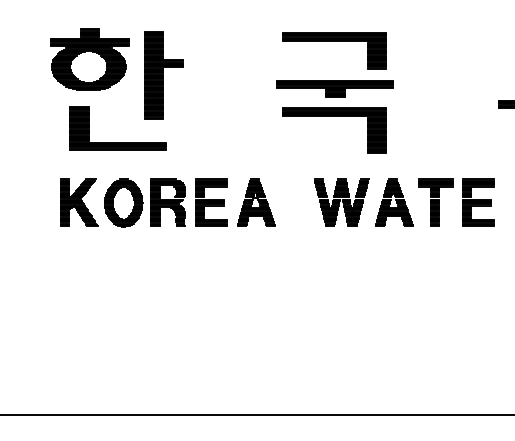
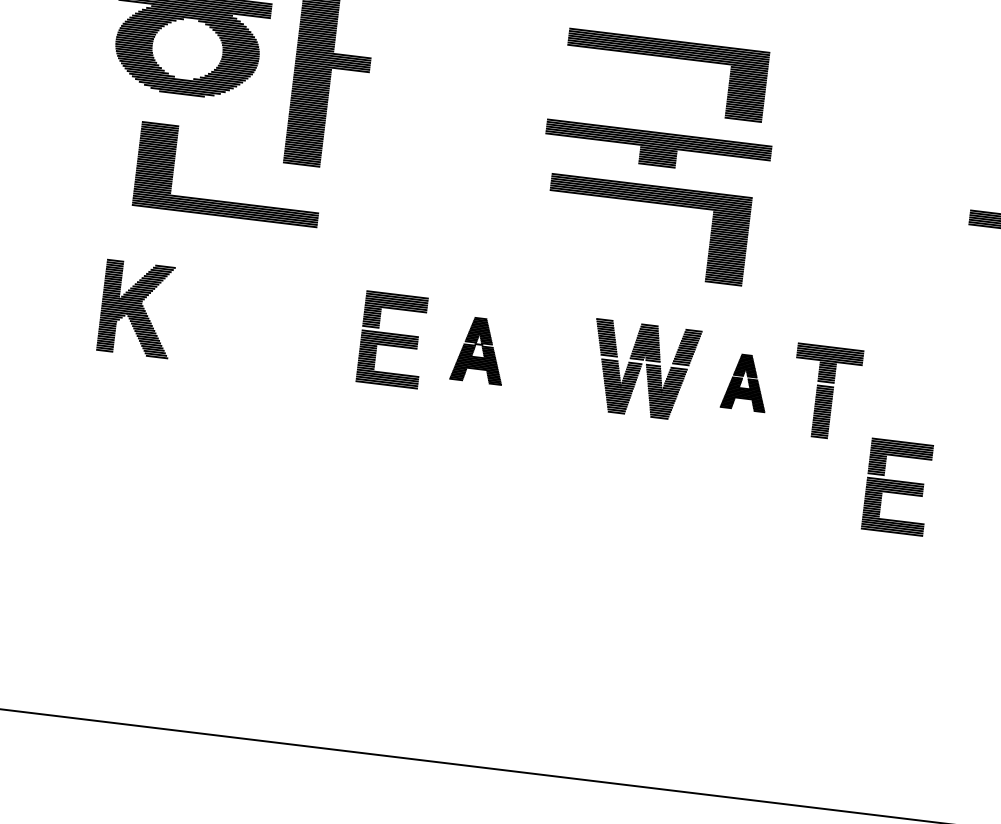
part: (144, 202) -> (263, 323), removed
part: (256, 202) -> (479, 350), size x0.7
part: (394, 202) -> (746, 382), size x0.6
part: (478, 202) -> (897, 486), moved

